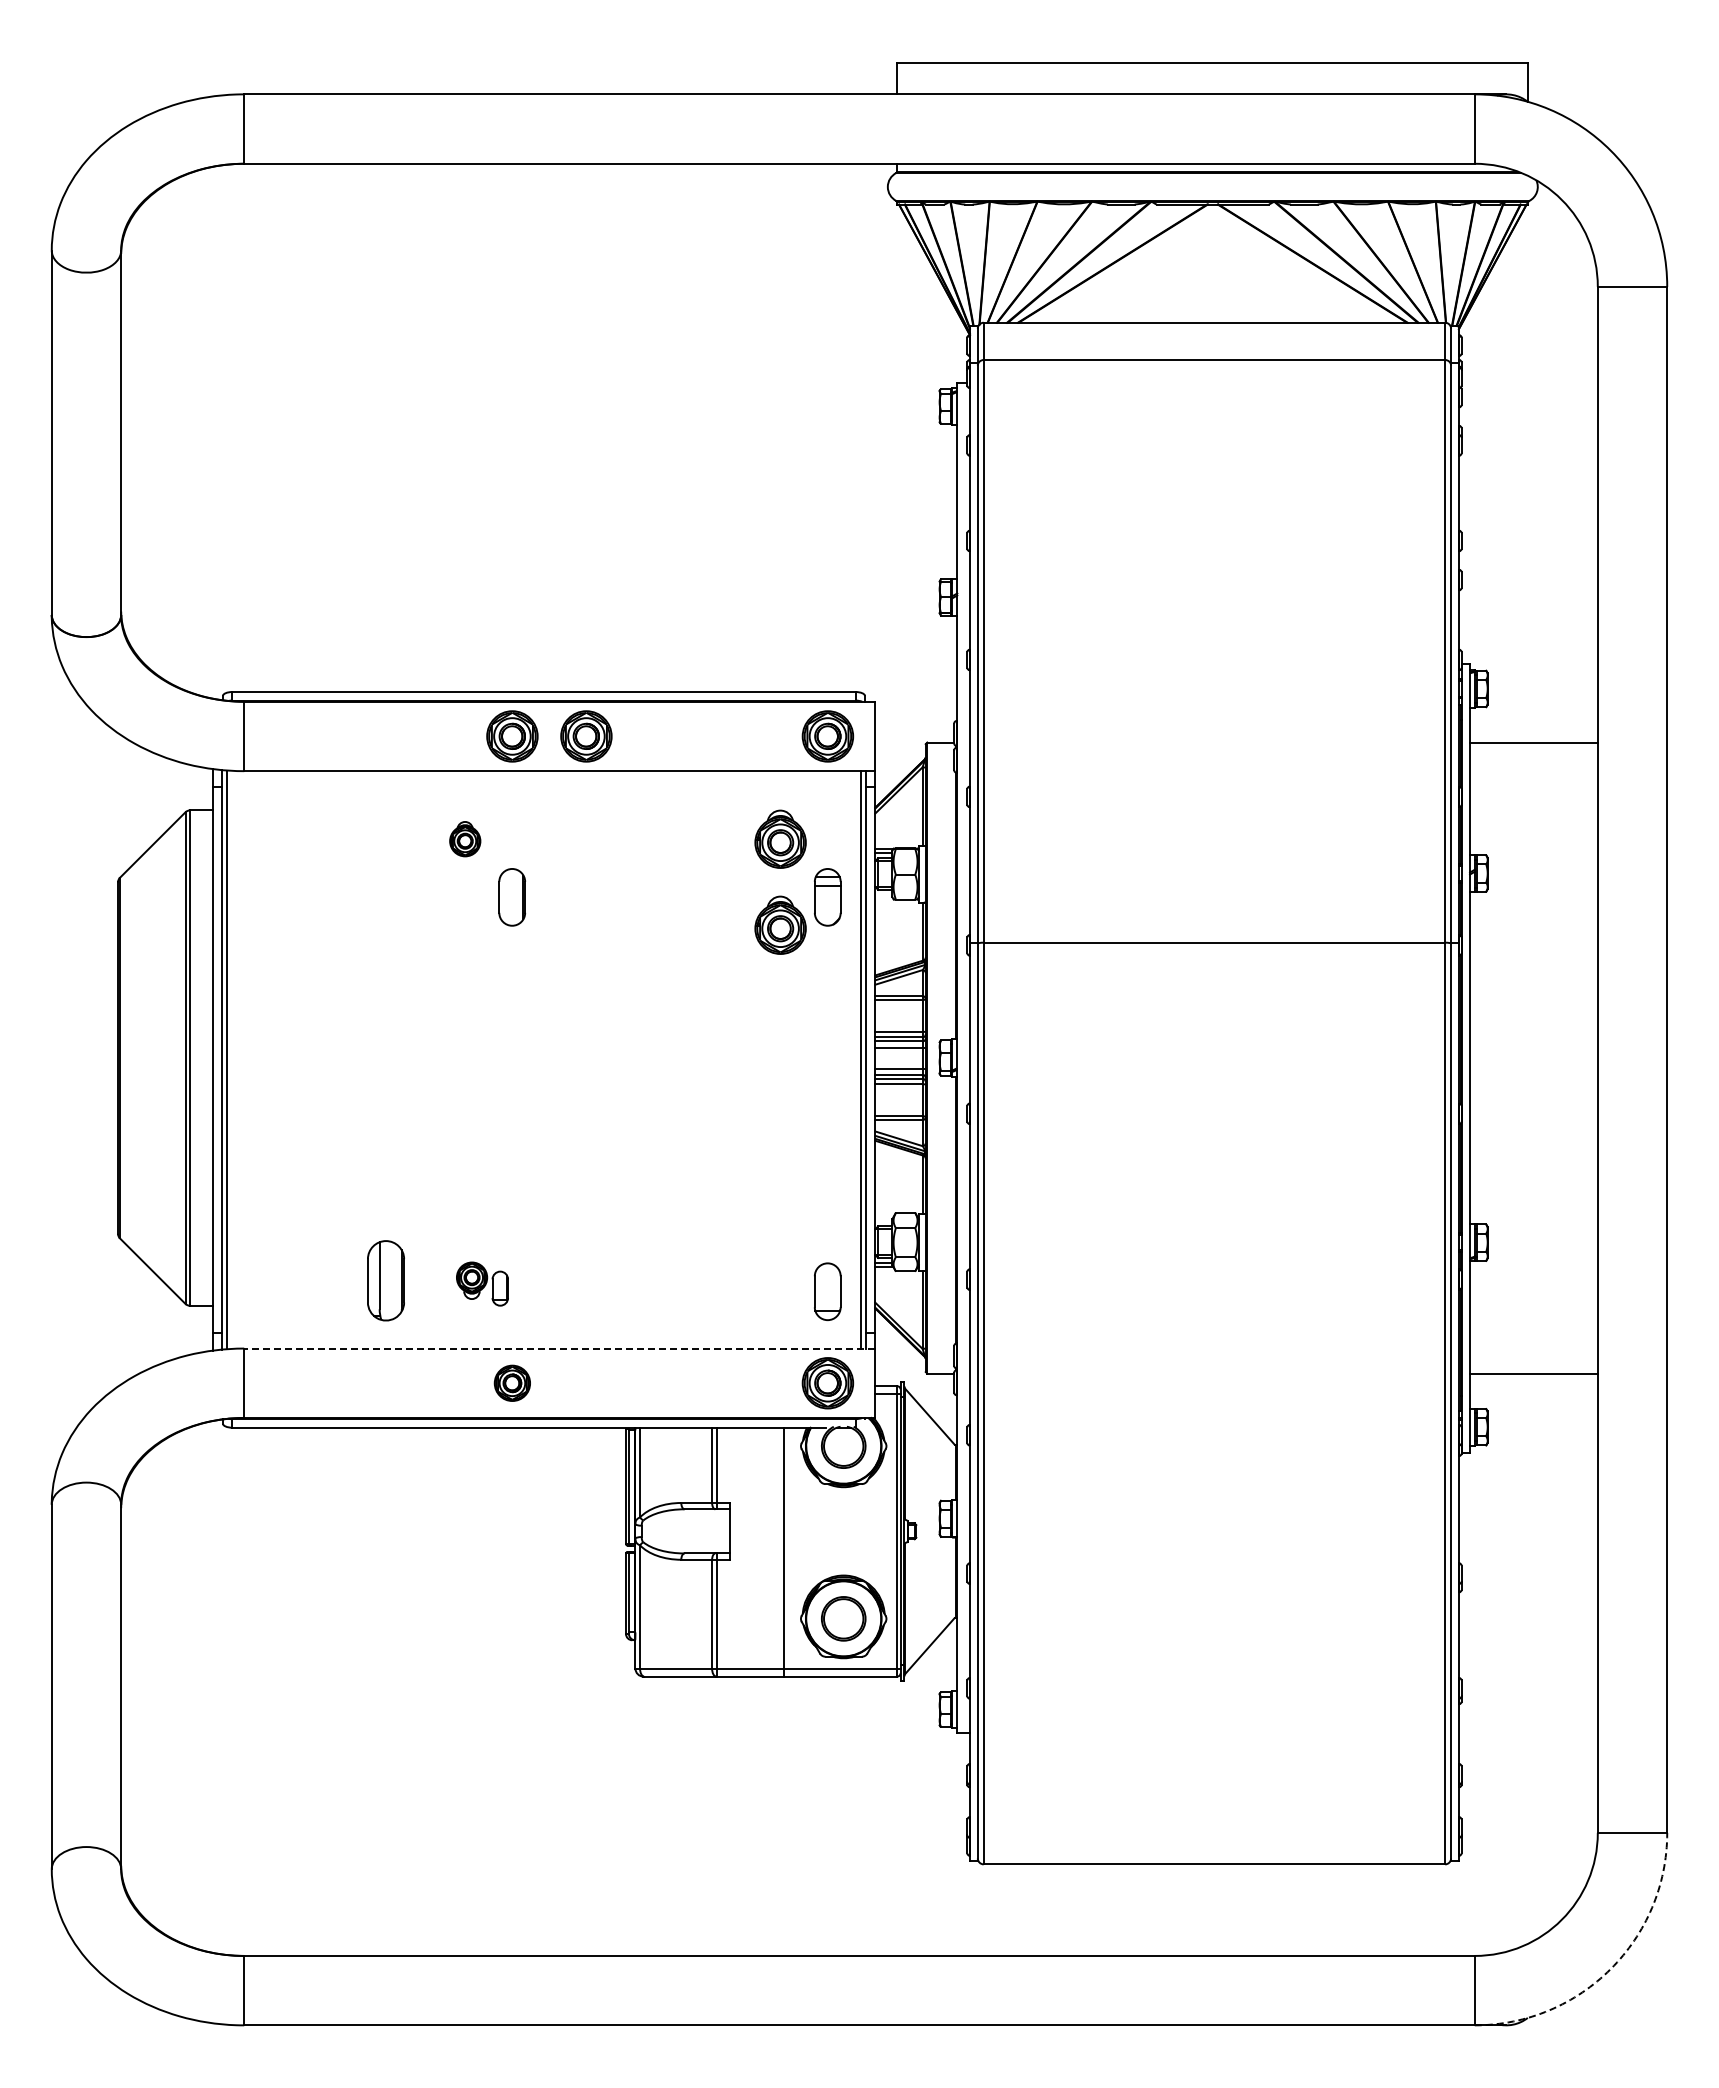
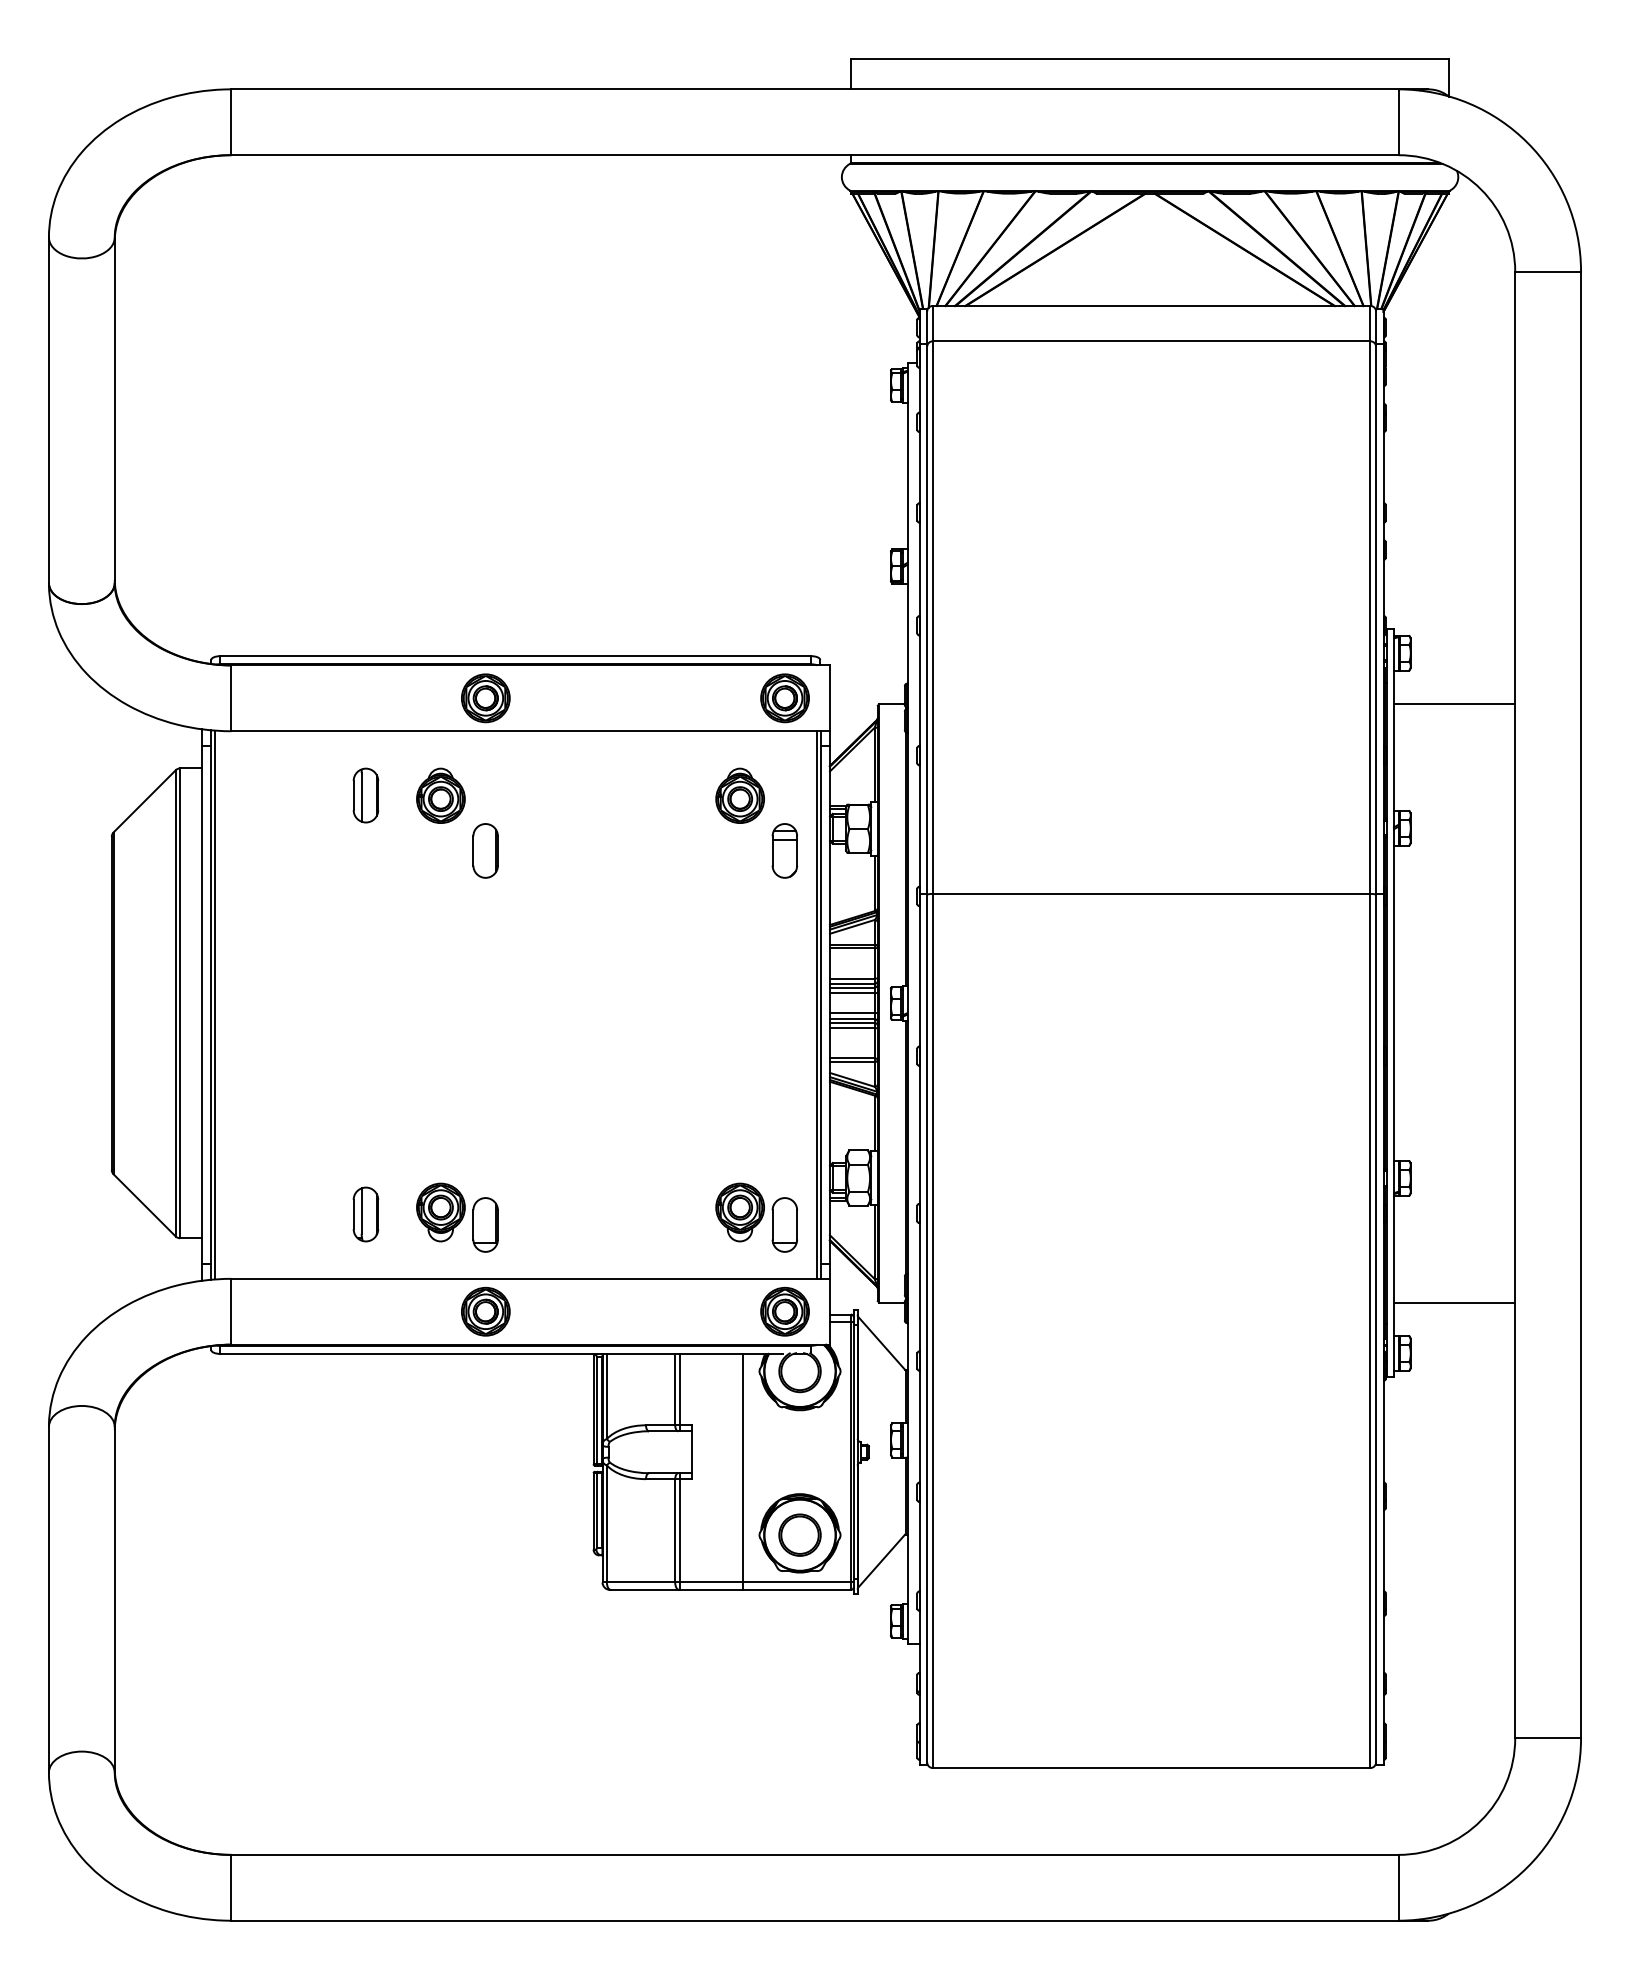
part: (586, 736) -> (556, 698), removed
part: (385, 838) -> (365, 795), added
part: (465, 838) -> (441, 795), size x1.67
part: (780, 924) -> (740, 876), removed
part: (780, 1278) -> (740, 1212), added
part: (385, 1280) -> (365, 1214), size x0.71
part: (482, 1283) -> (457, 1217), size x1.67
line: (559, 1348) -> (530, 1278), dashed -> solid
part: (512, 1383) -> (485, 1311), size x1.43
arc: (1610, 1968) -> (1527, 1866), dashed -> solid

